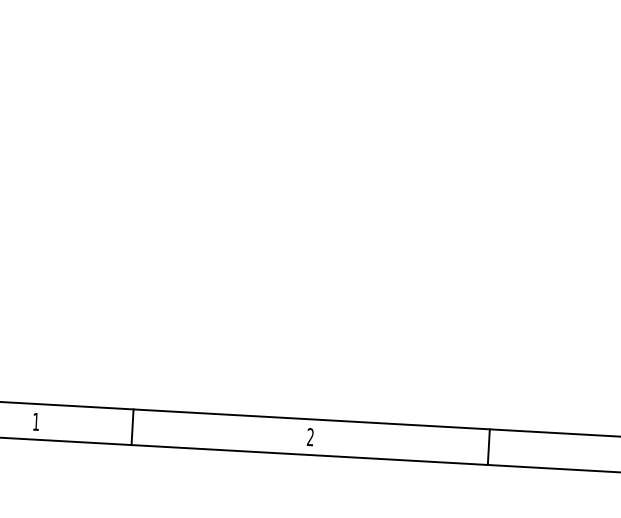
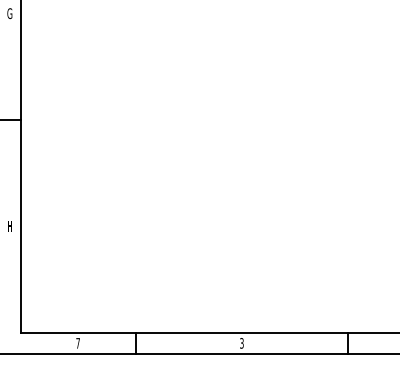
text: (35, 422) -> (77, 343), 1 -> 7
text: (309, 437) -> (241, 343), 2 -> 3

